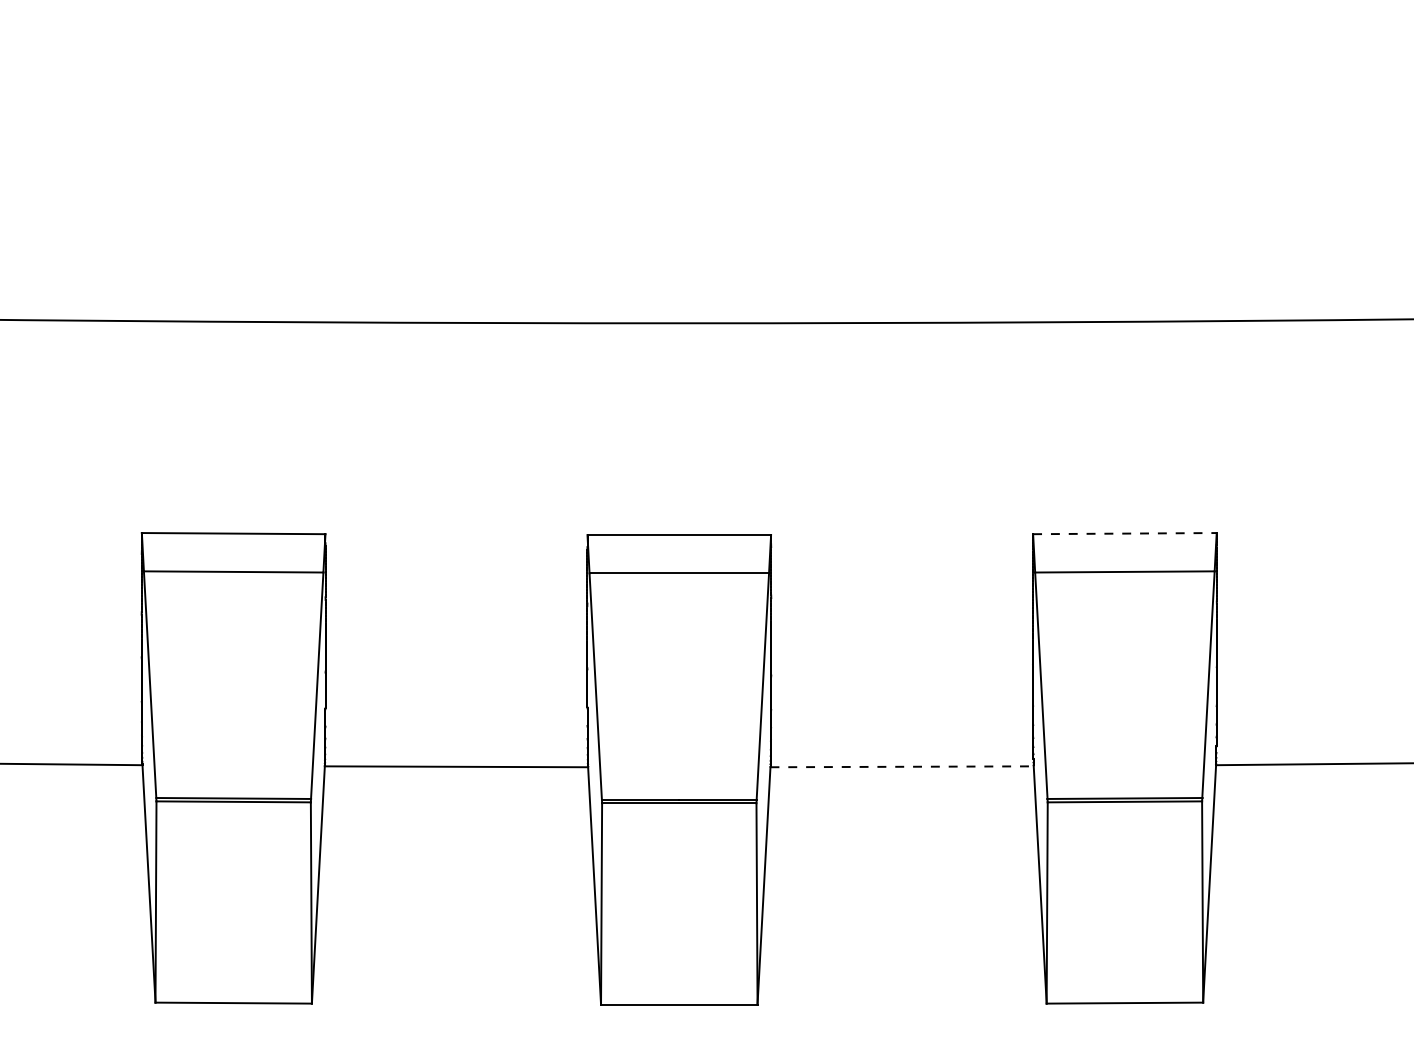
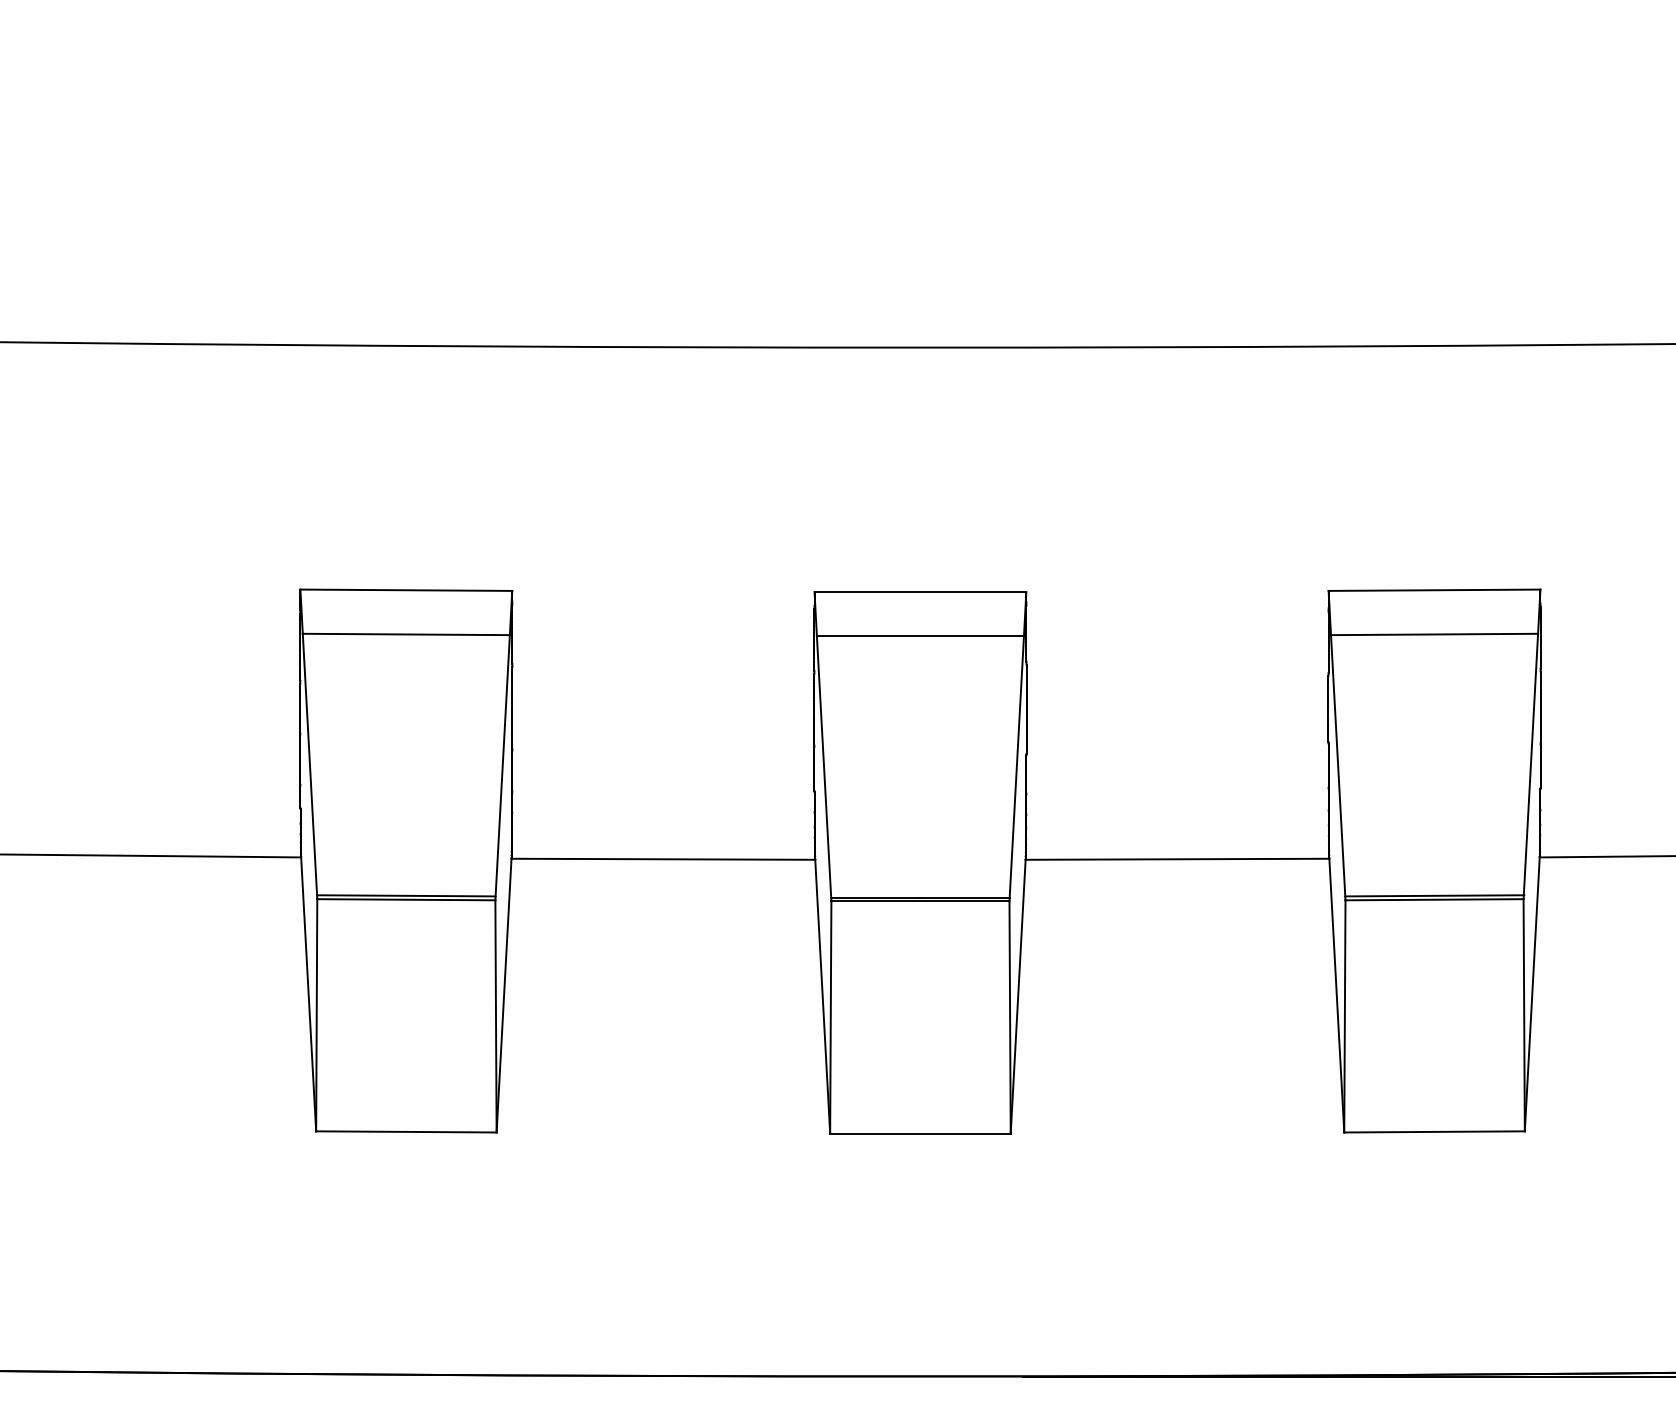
line: (1124, 533) -> (1434, 590), dashed -> solid
line: (902, 766) -> (1177, 859), dashed -> solid

